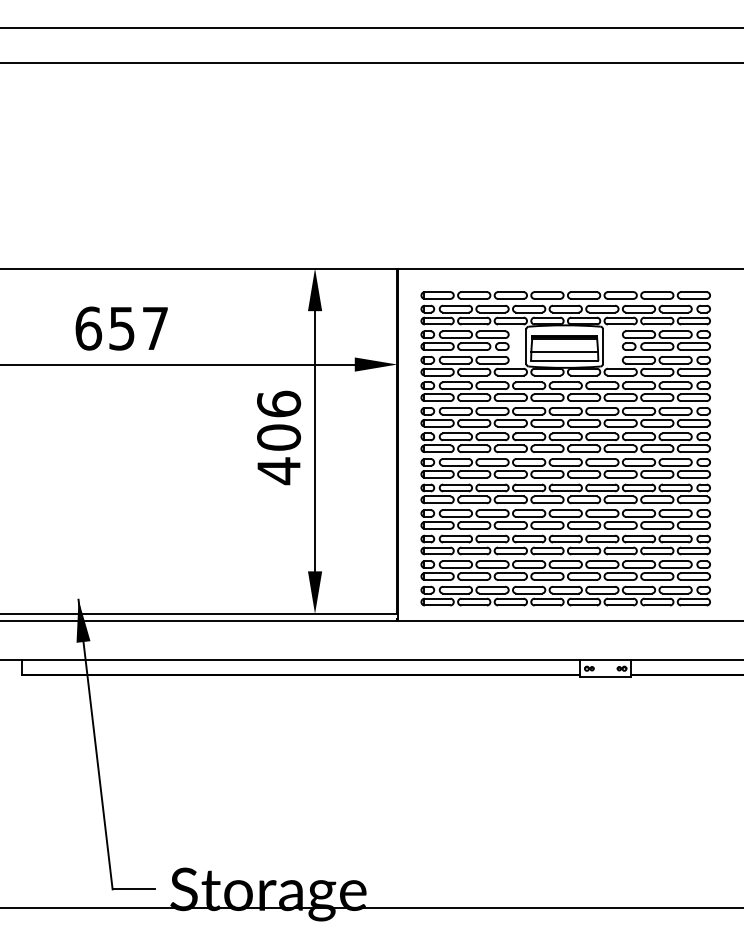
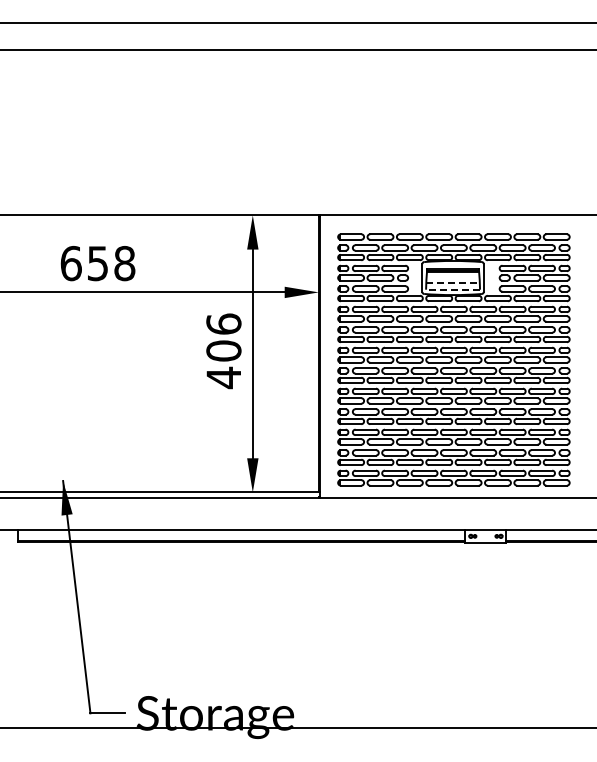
text: (155, 328) -> (124, 263), 657 -> 658
line: (565, 352) -> (453, 282), solid -> dashed
line: (565, 360) -> (453, 289), solid -> dashed

